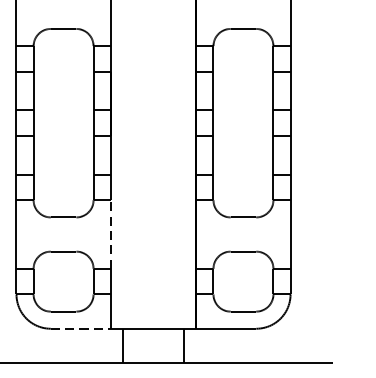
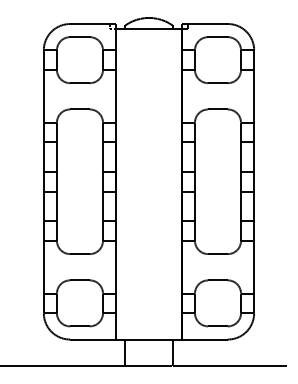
line: (111, 233) -> (116, 266), dashed -> solid
line: (81, 328) -> (93, 339), dashed -> solid

